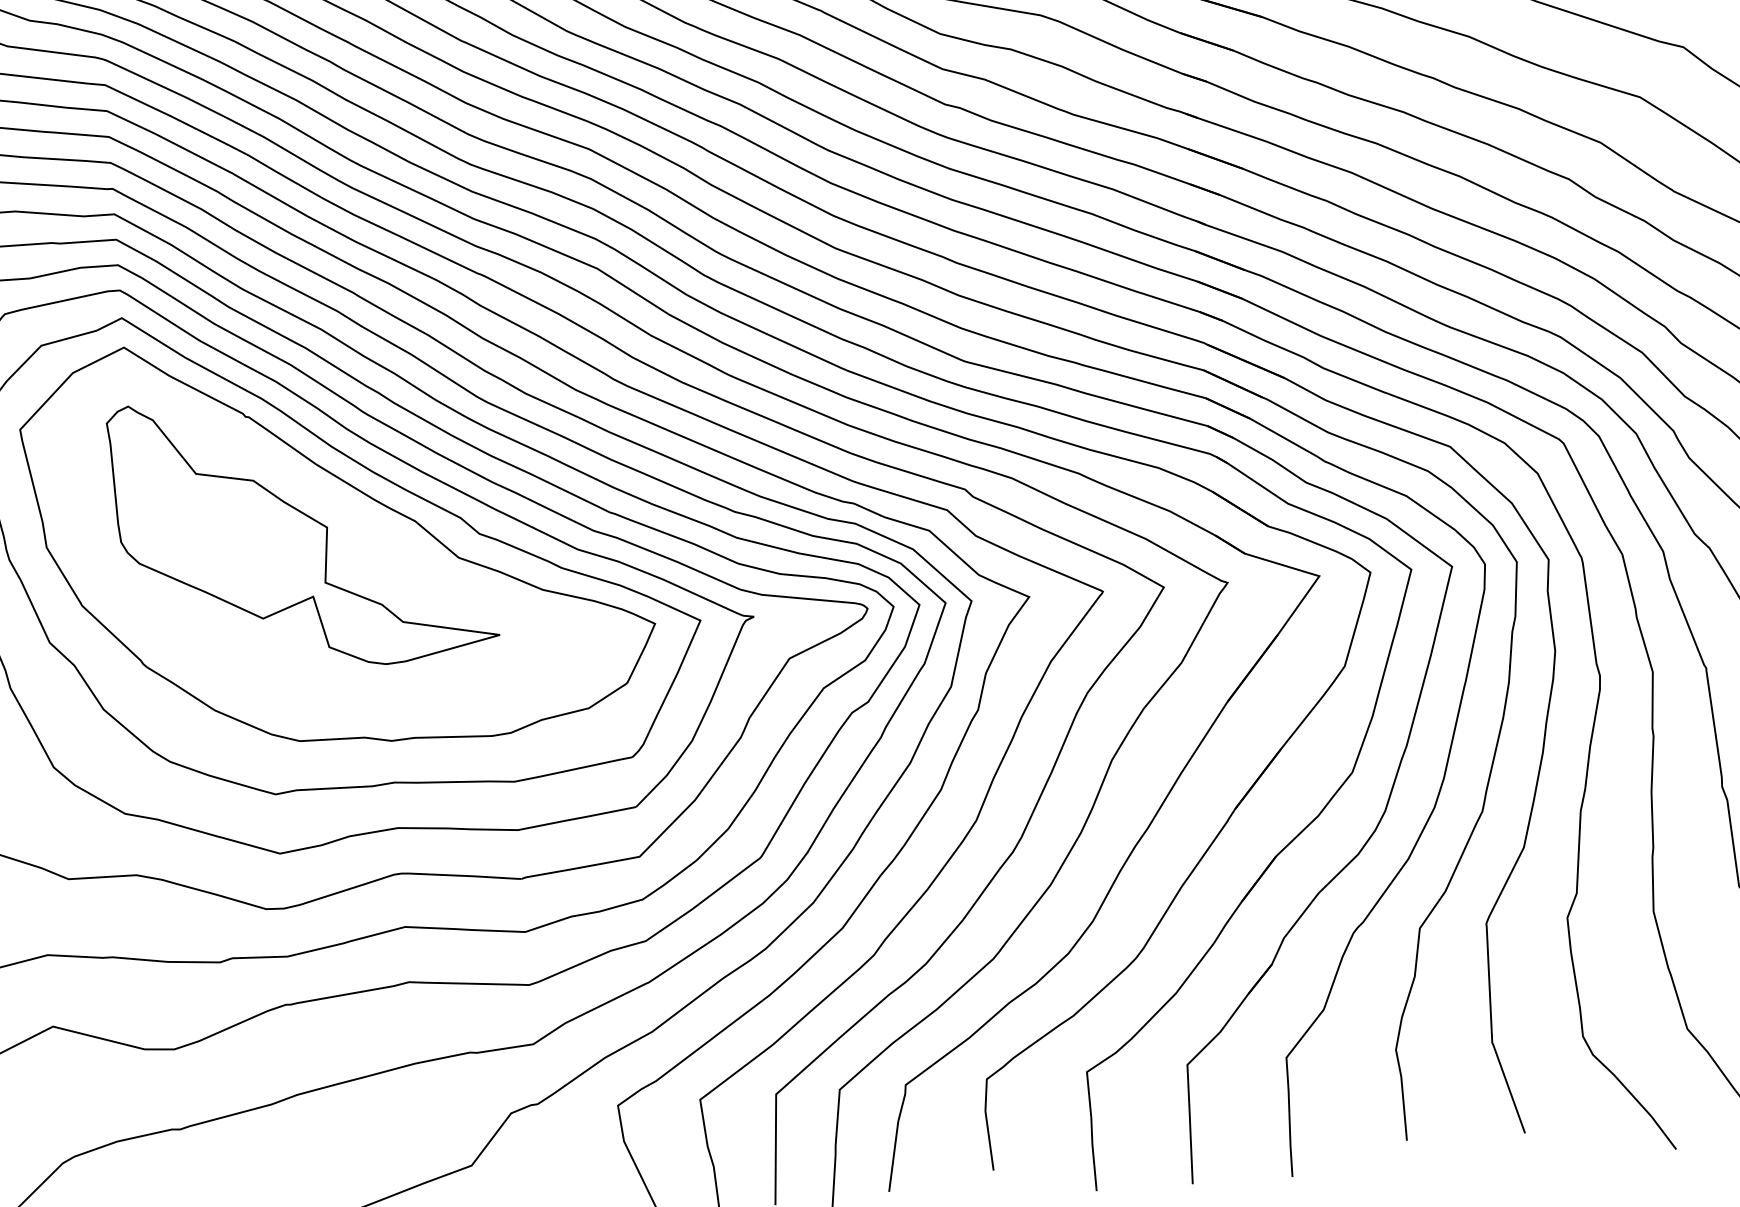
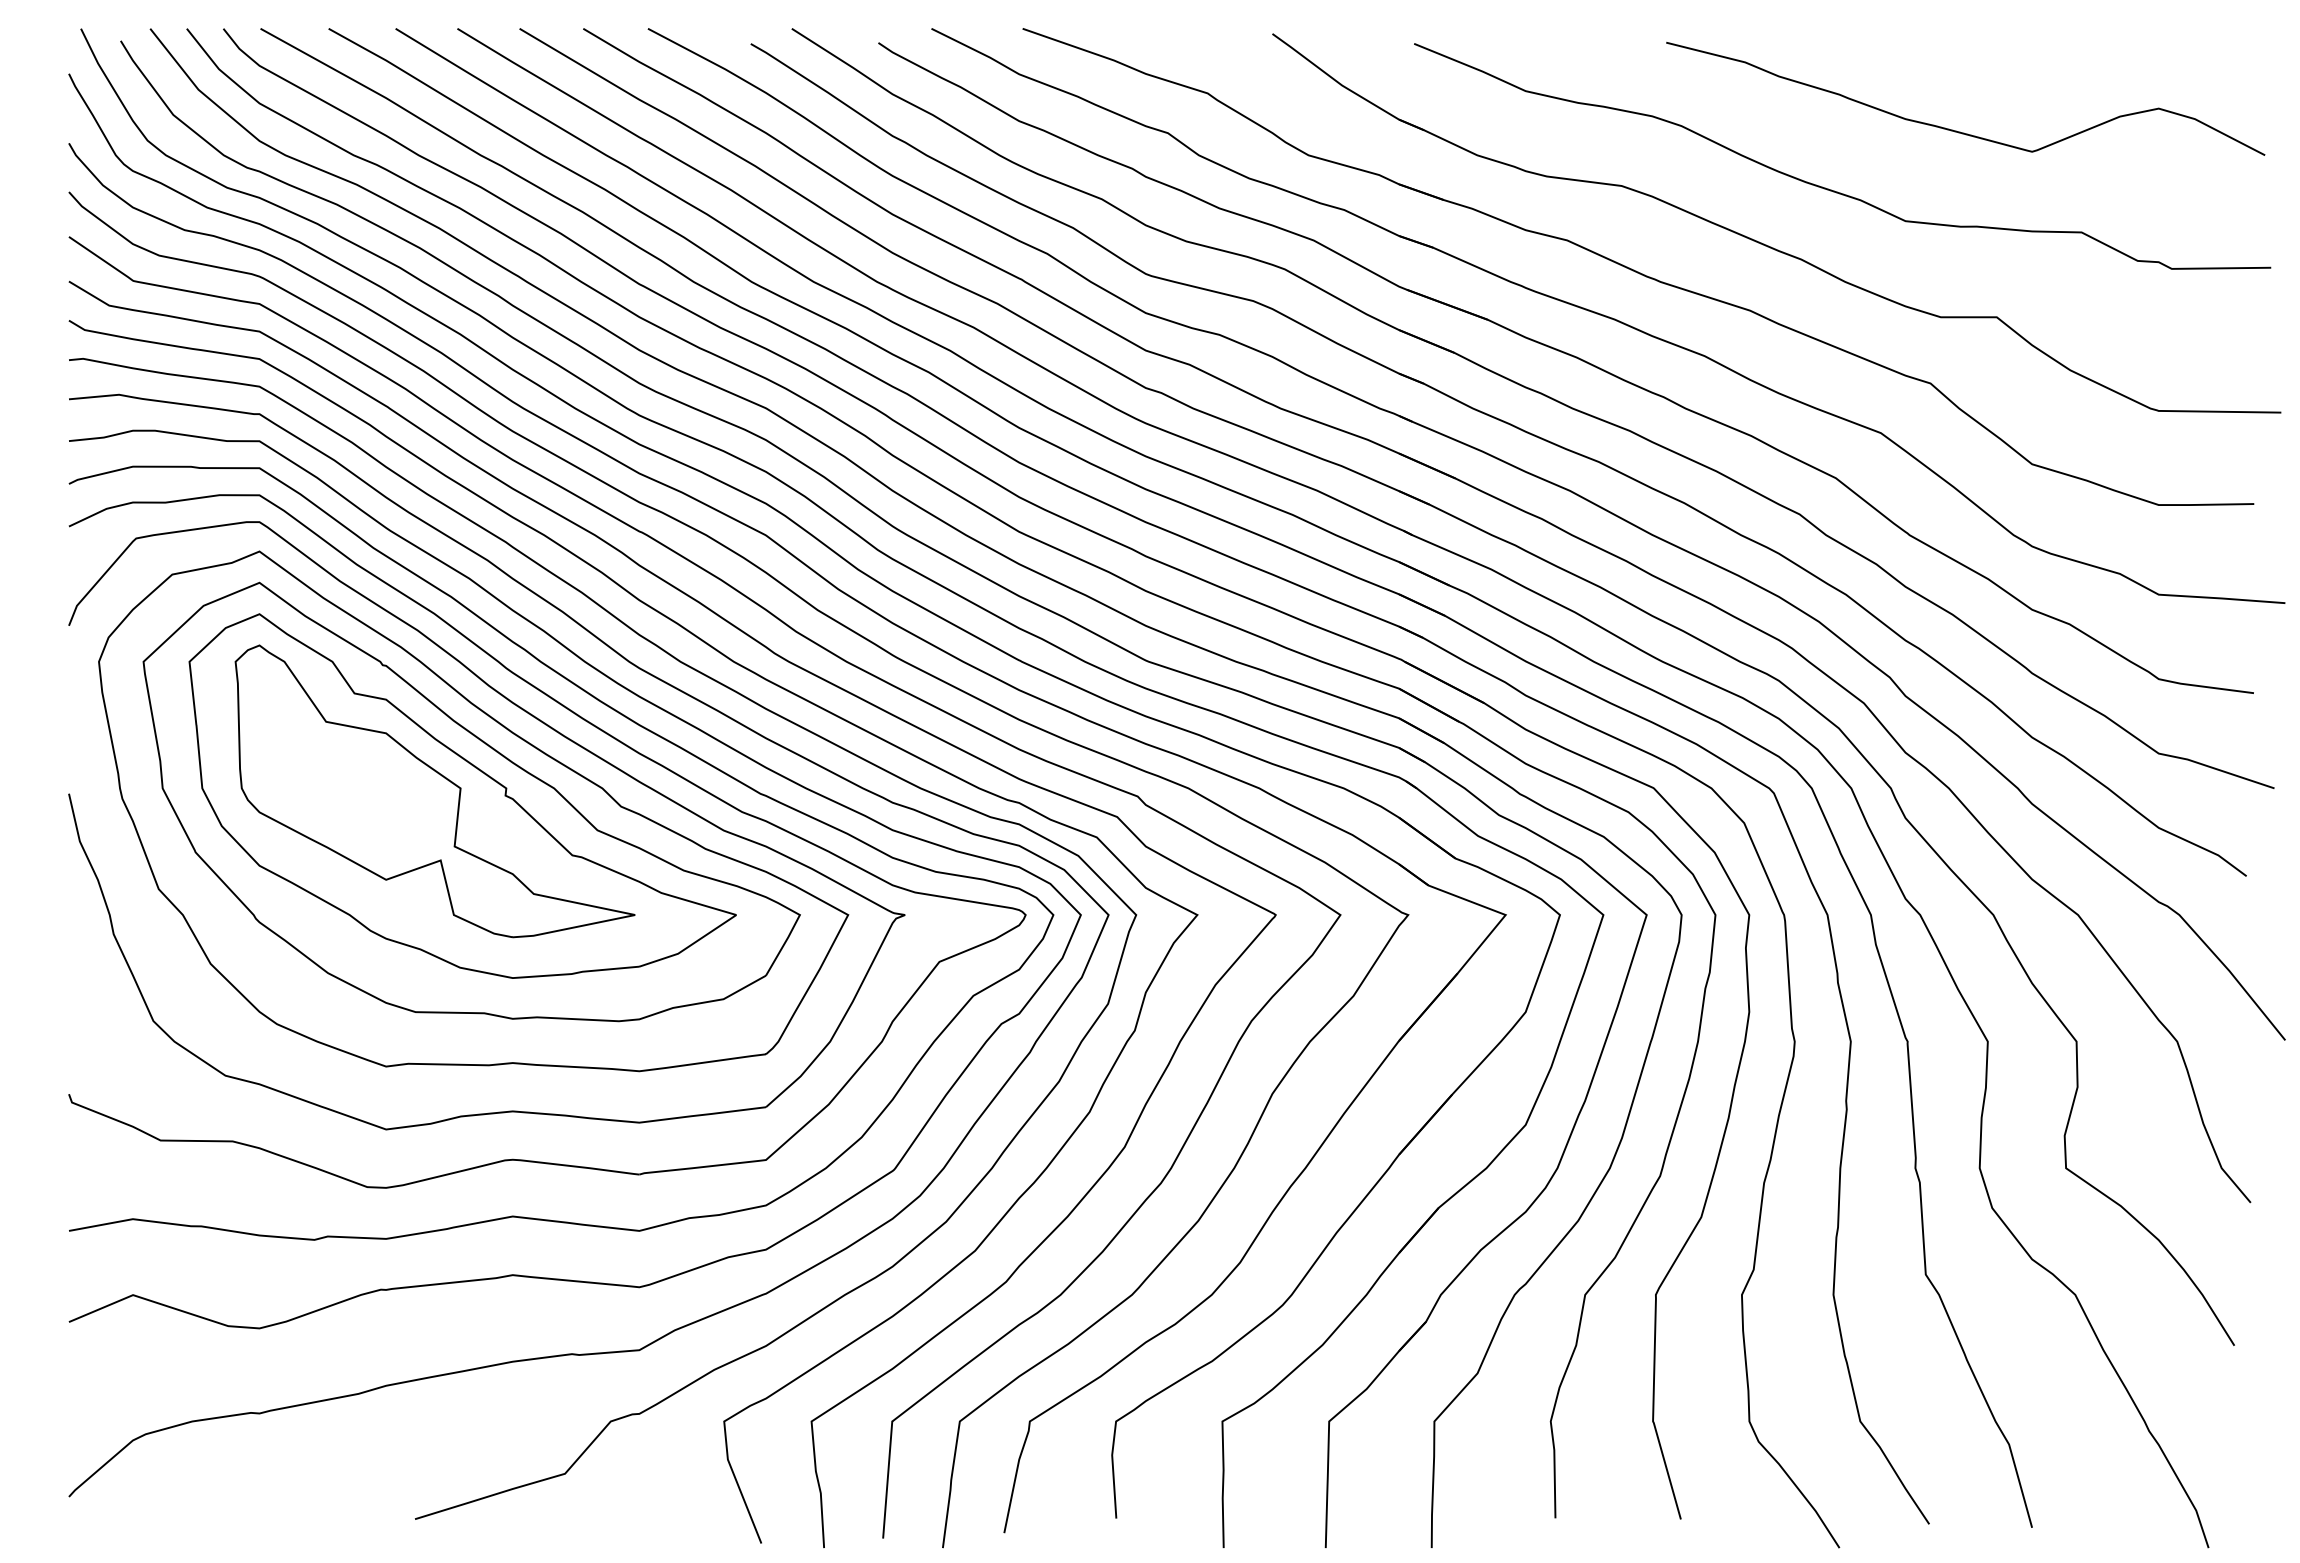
part: (329, 534) -> (462, 795), added

